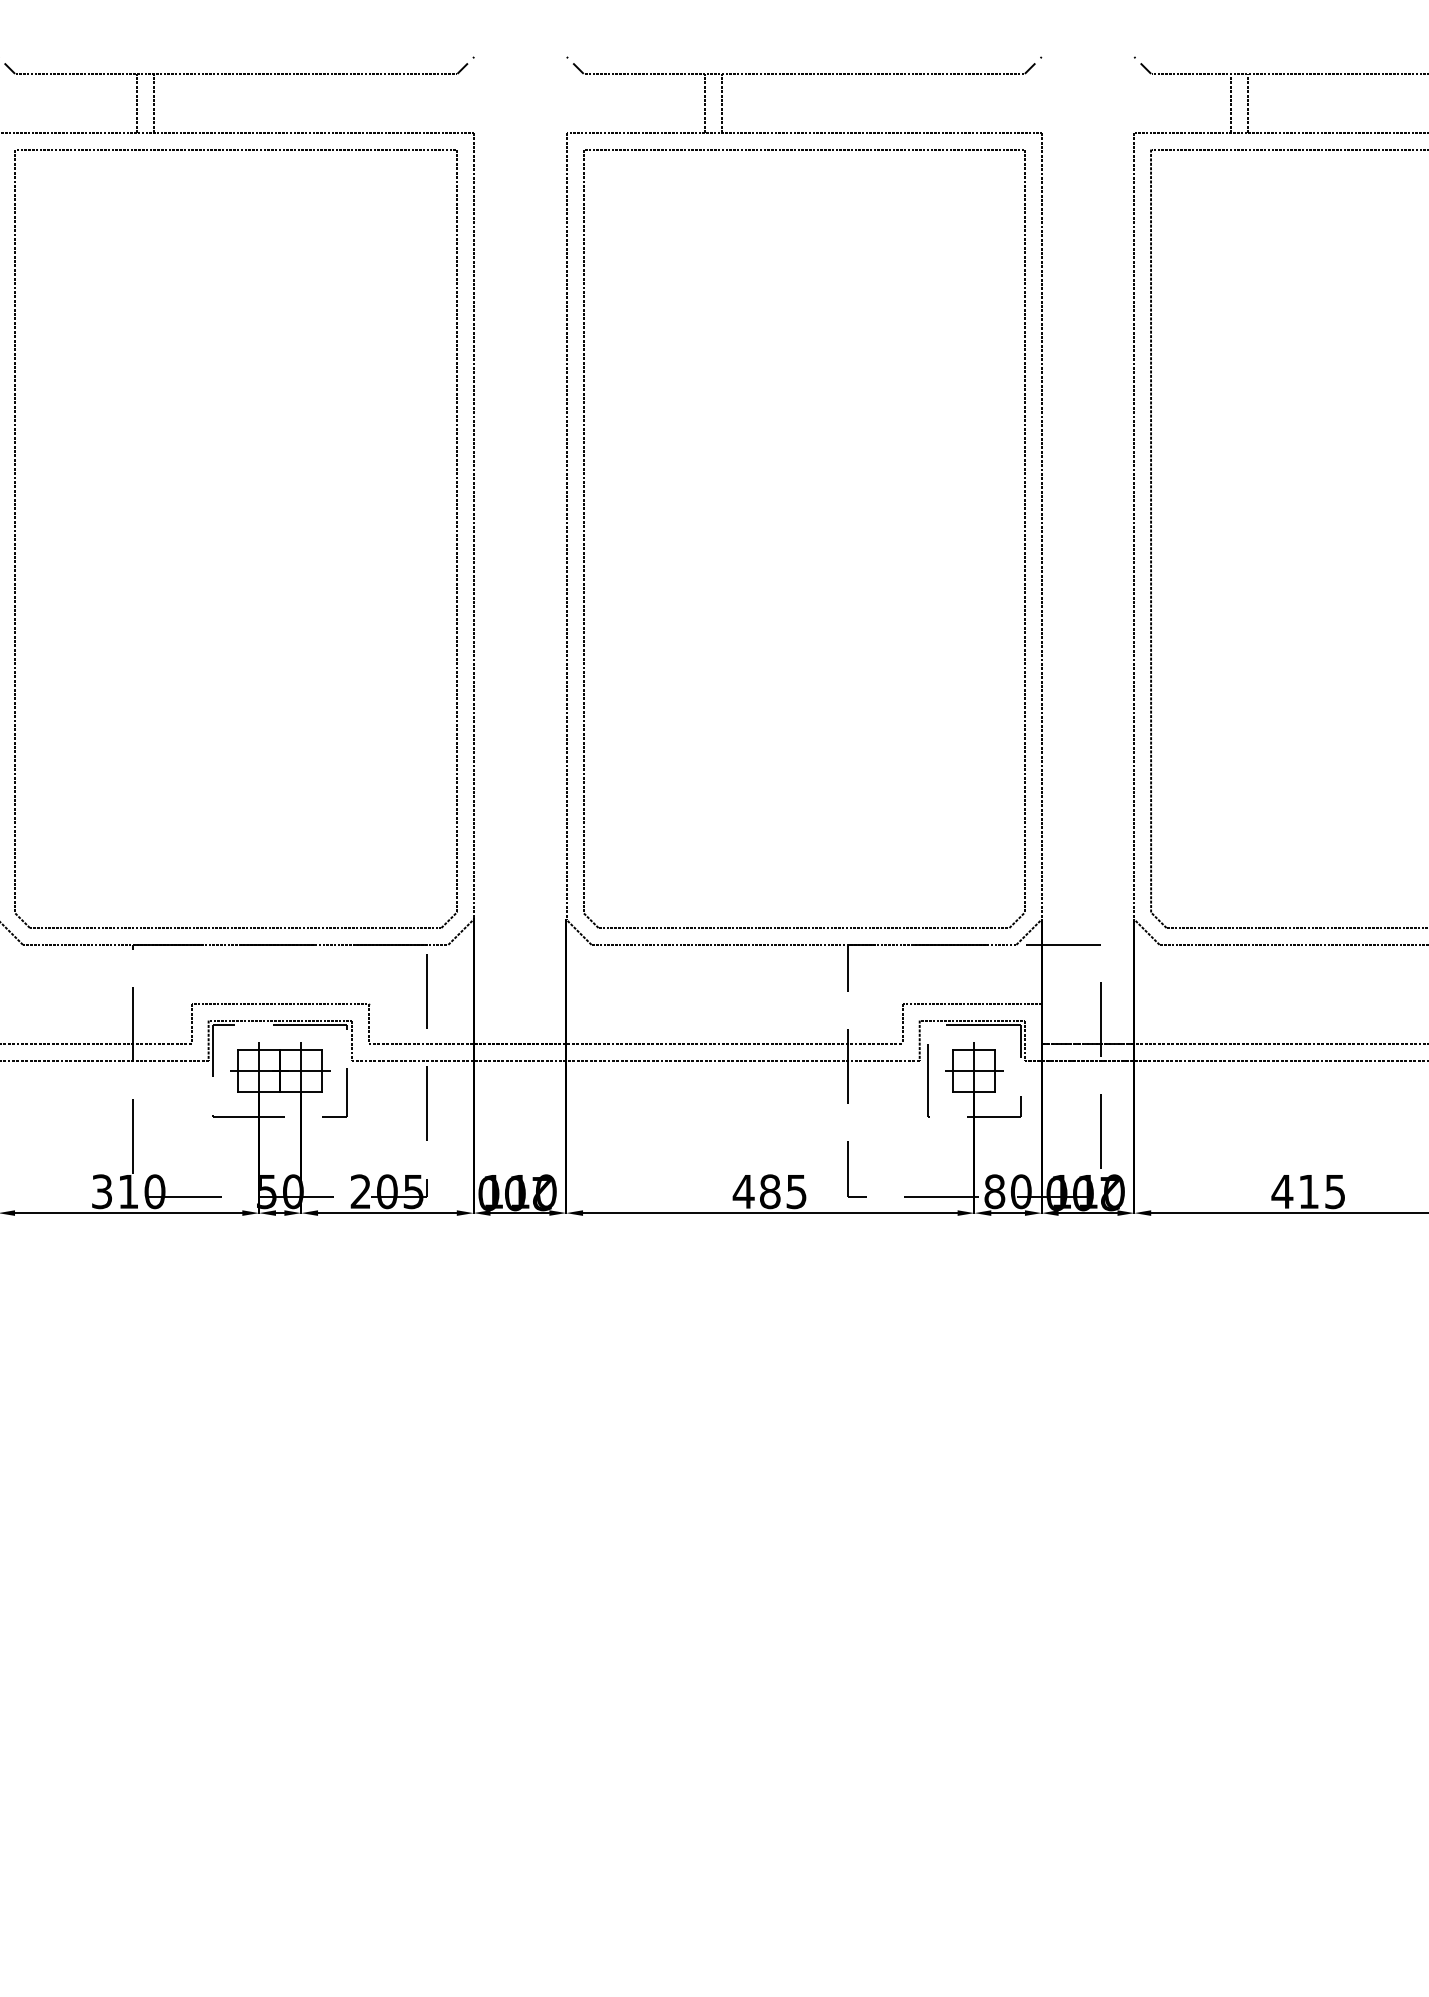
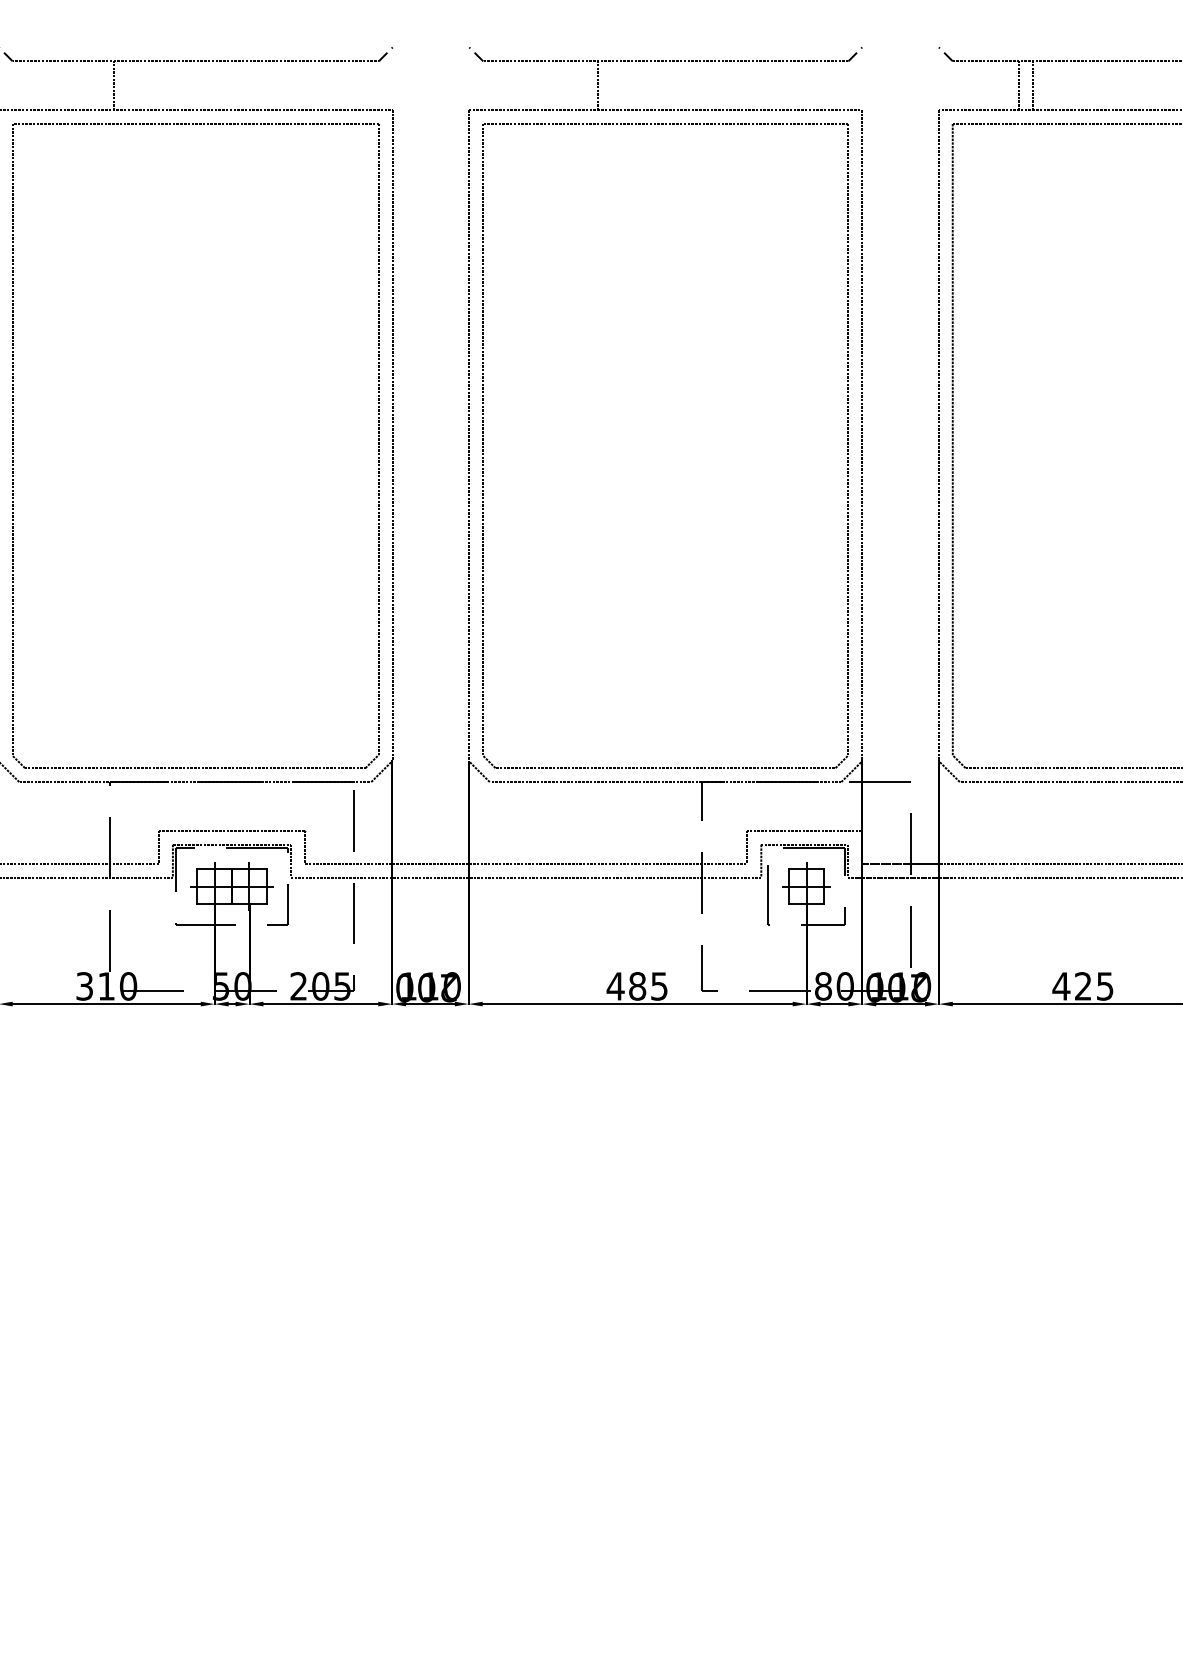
line: (153, 102) -> (127, 85), removed
line: (705, 102) -> (584, 85), removed
text: (1308, 1191) -> (1083, 986), 415 -> 425

